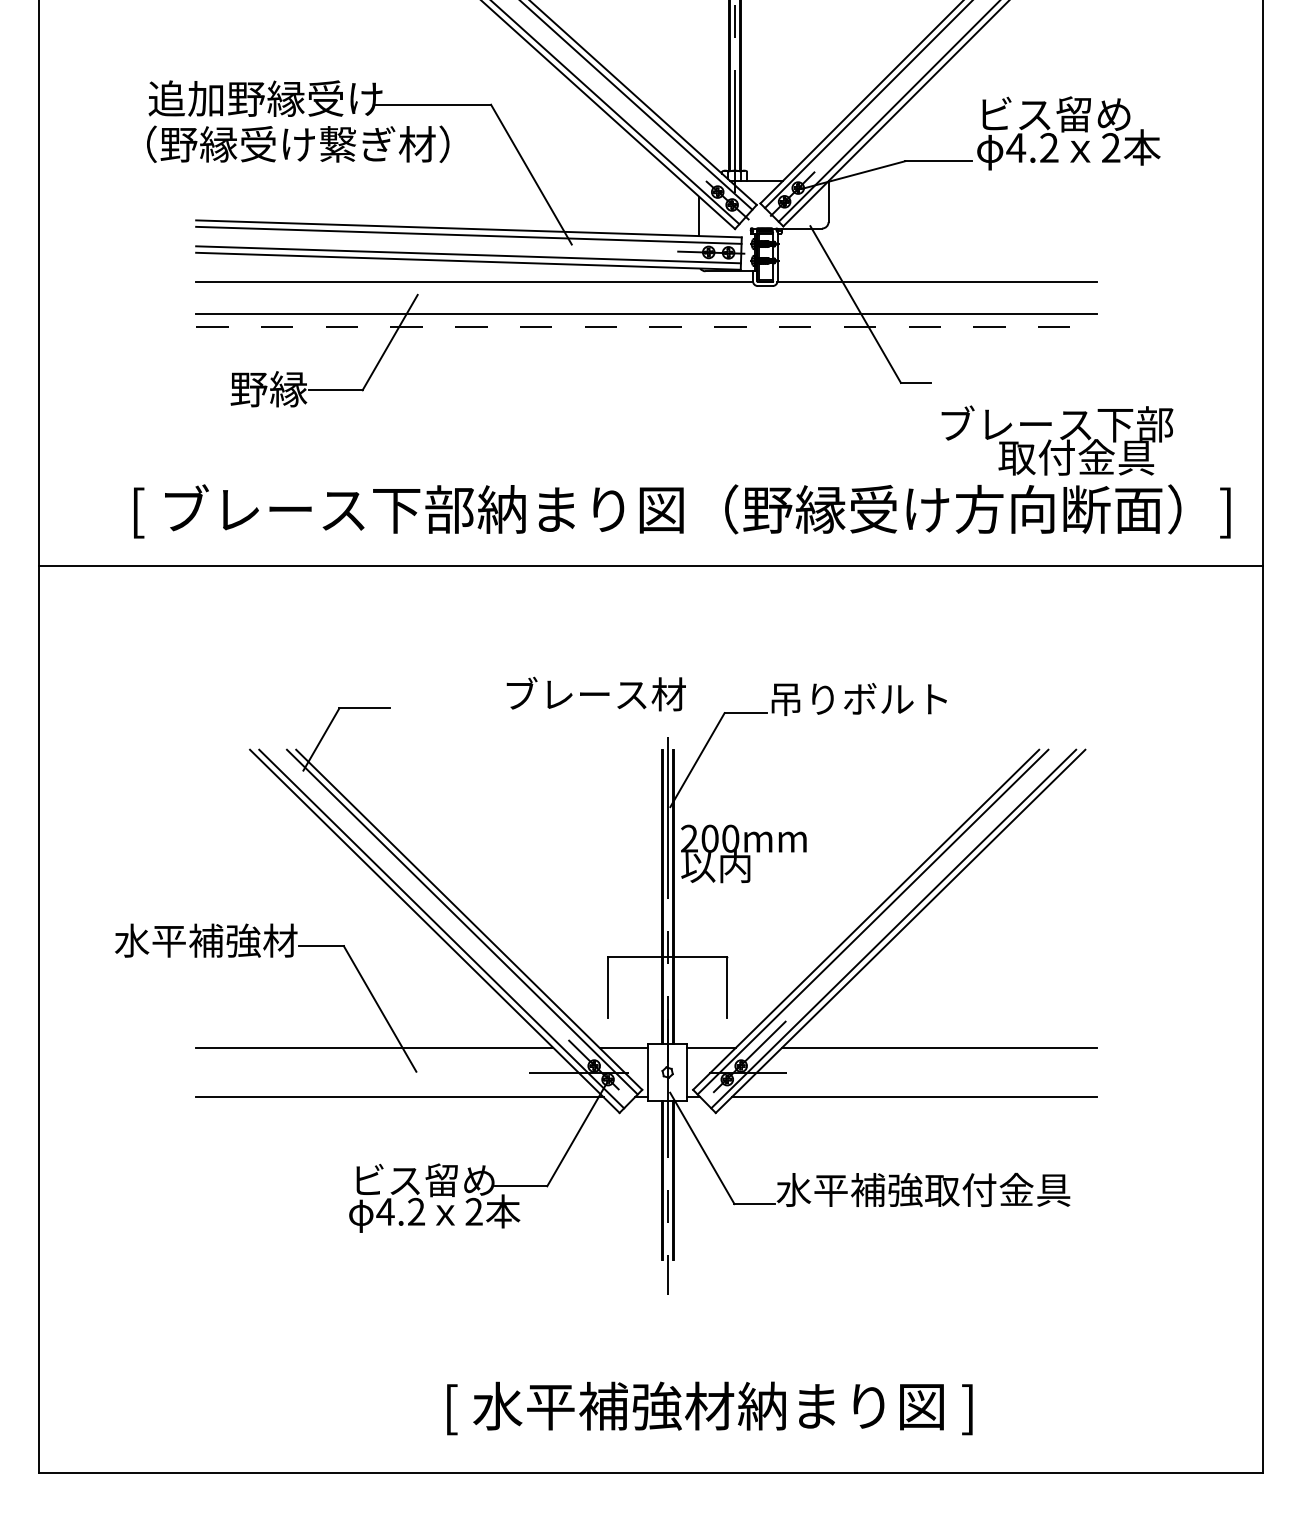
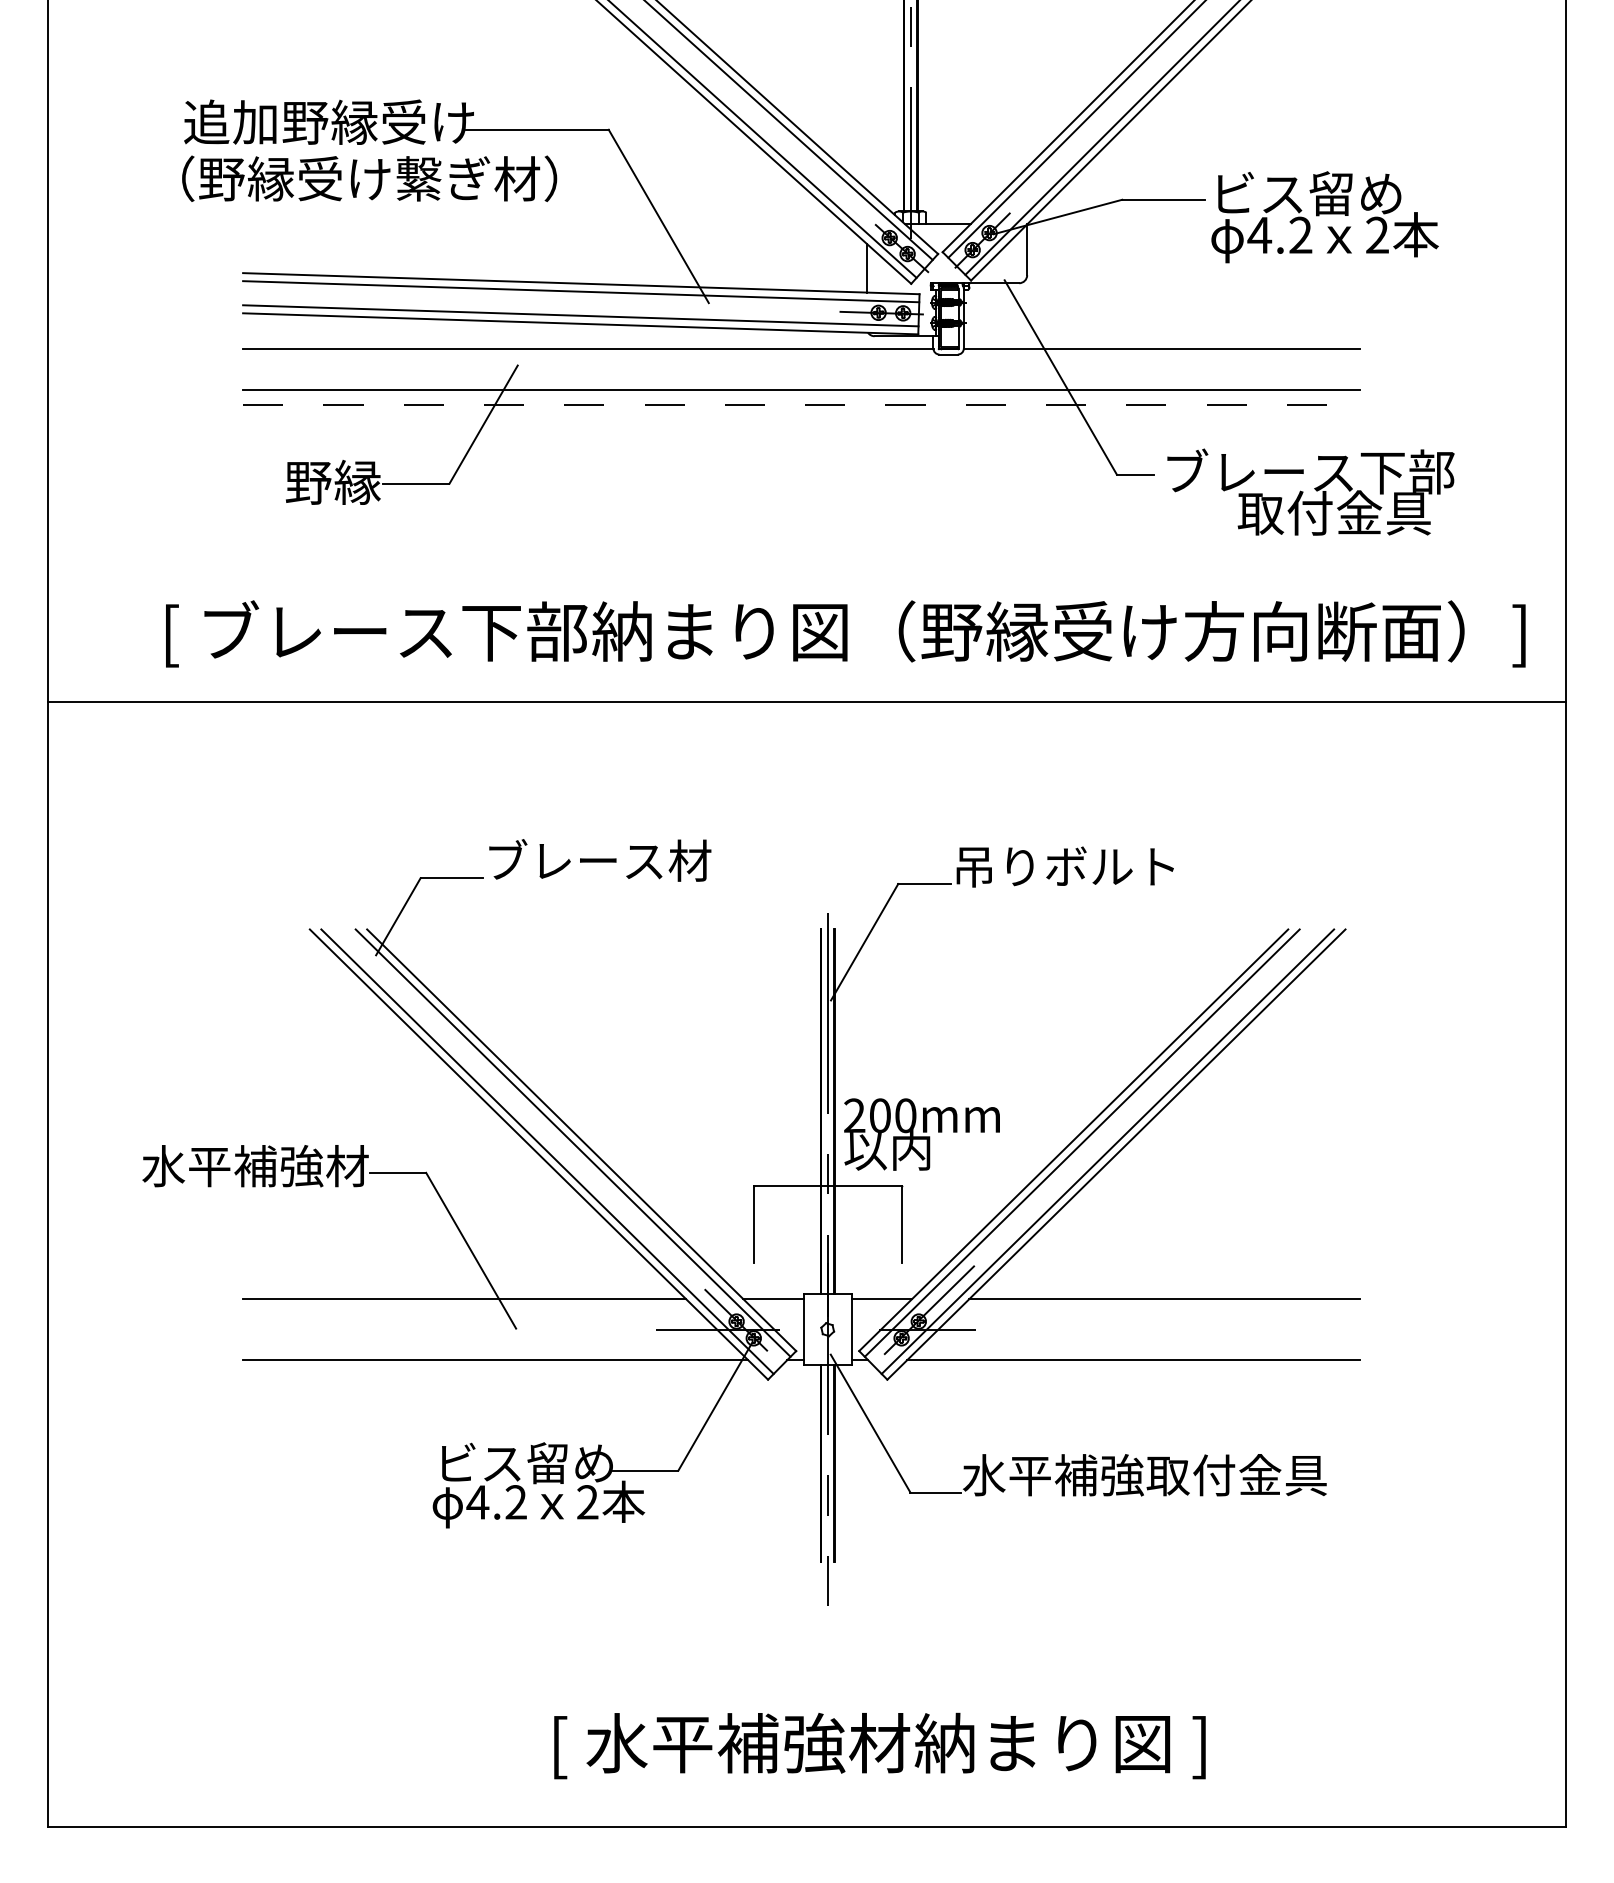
text: (1068, 133) -> (1324, 217), moved
text: (1057, 440) -> (1310, 491), moved
text: (596, 694) -> (600, 860), moved
text: (743, 853) -> (921, 1134), moved

